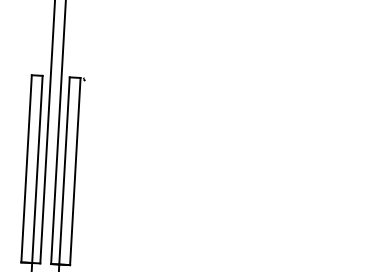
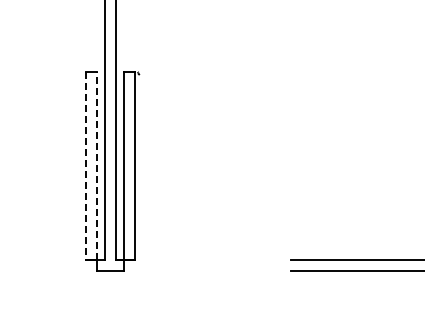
line: (27, 168) -> (86, 165), solid -> dashed
line: (37, 168) -> (96, 165), solid -> dashed

